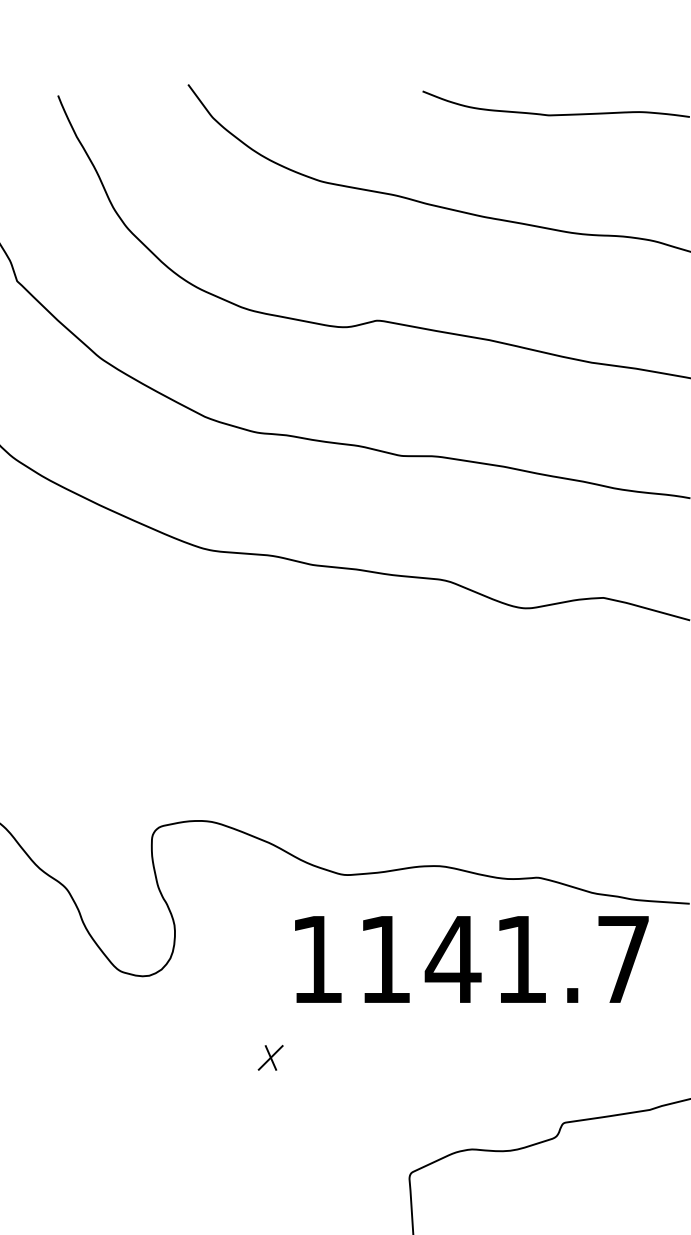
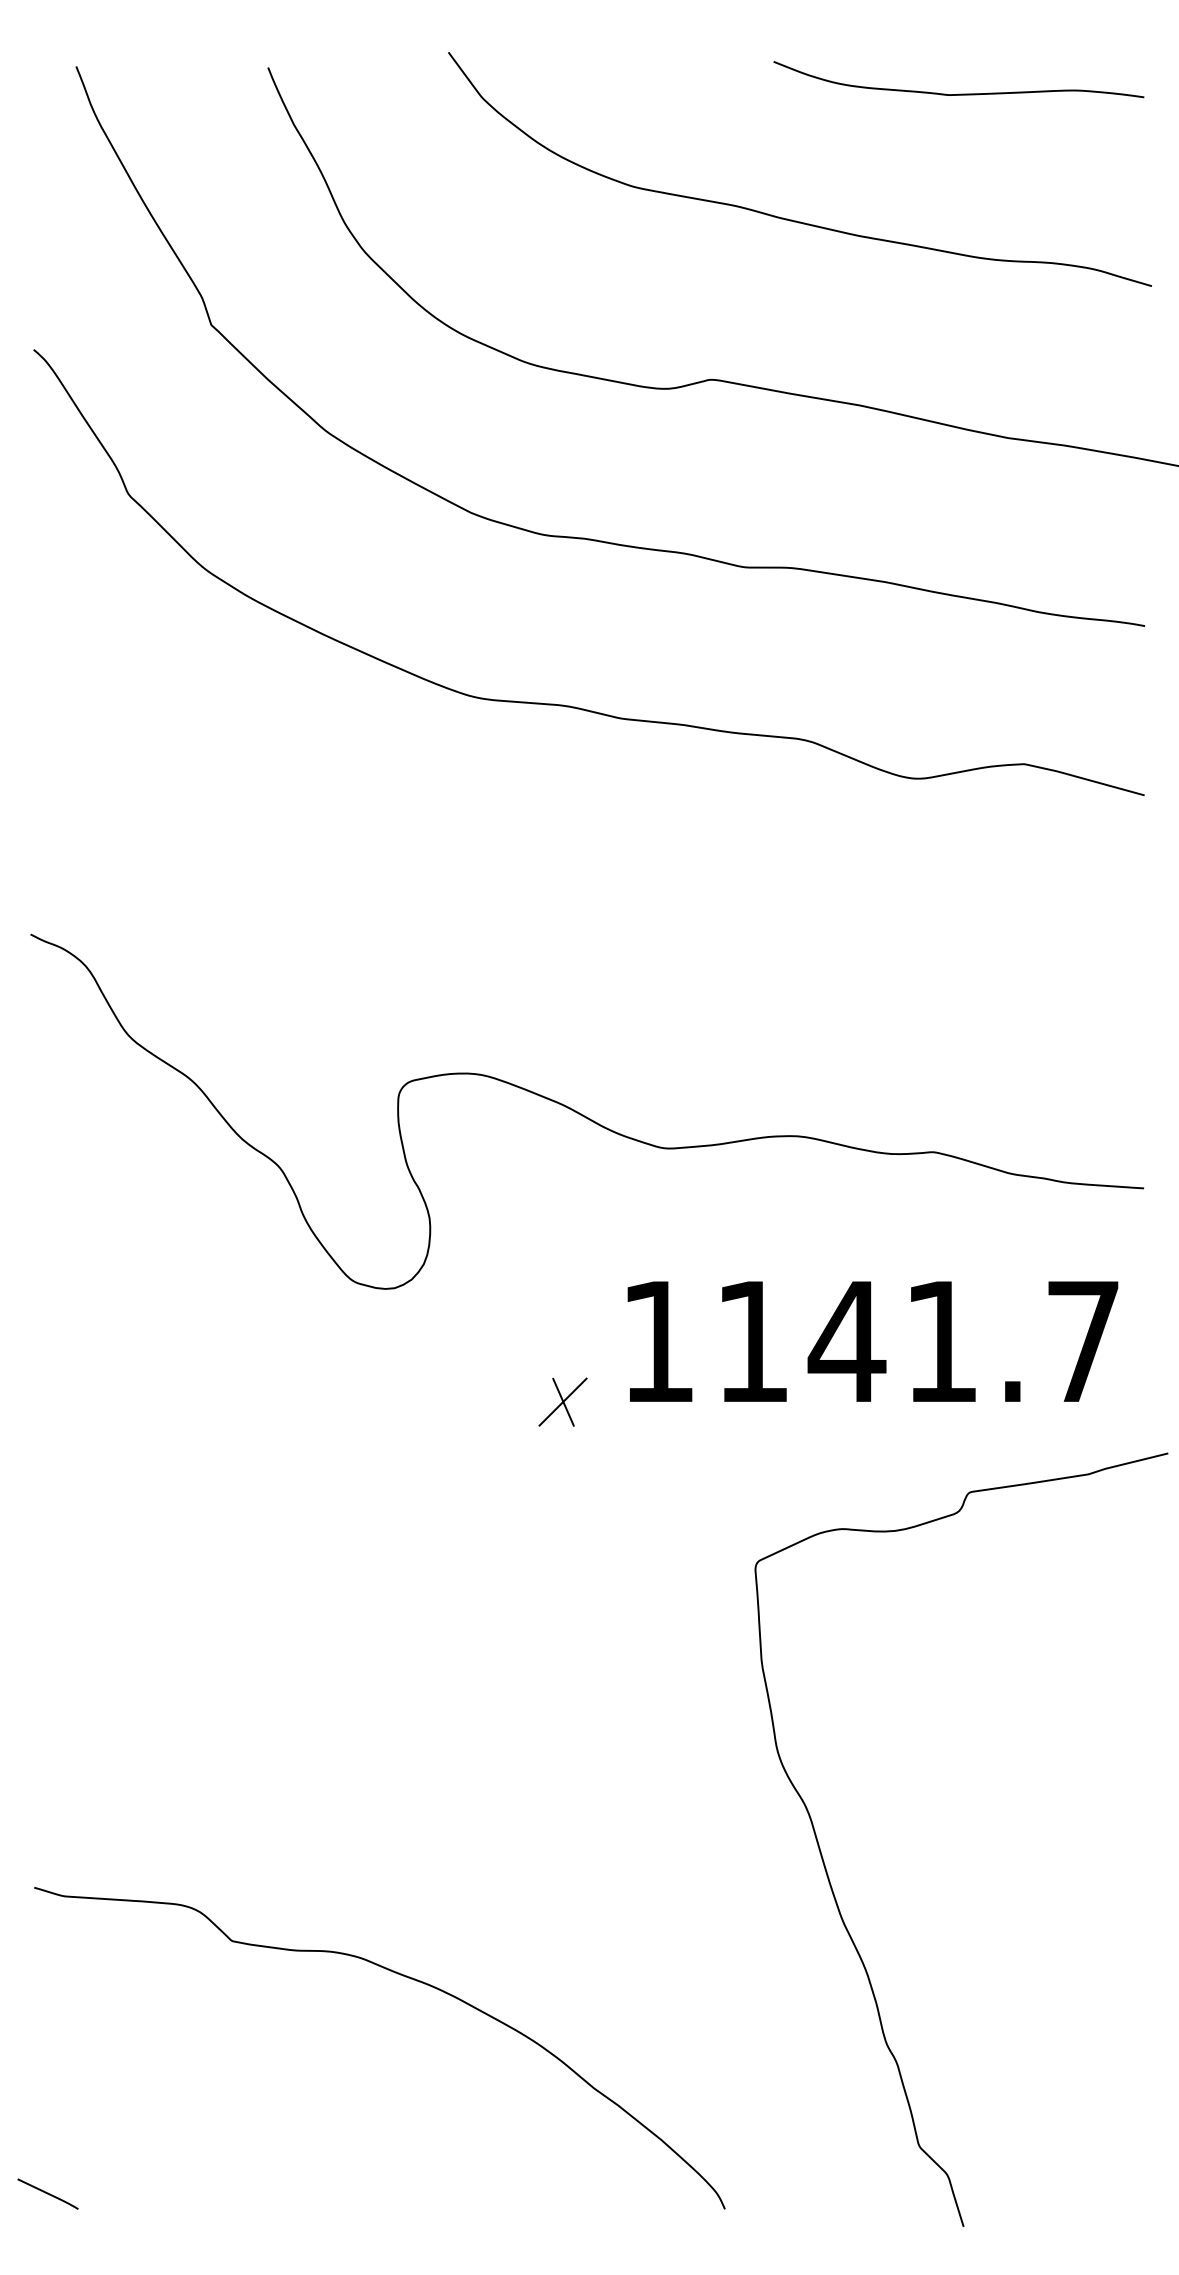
text: (471, 959) -> (872, 1341), moved
part: (270, 1057) -> (562, 1401), size x1.43

